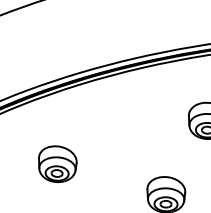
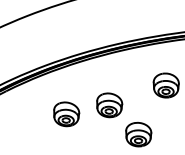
part: (122, 150) -> (109, 105), added

